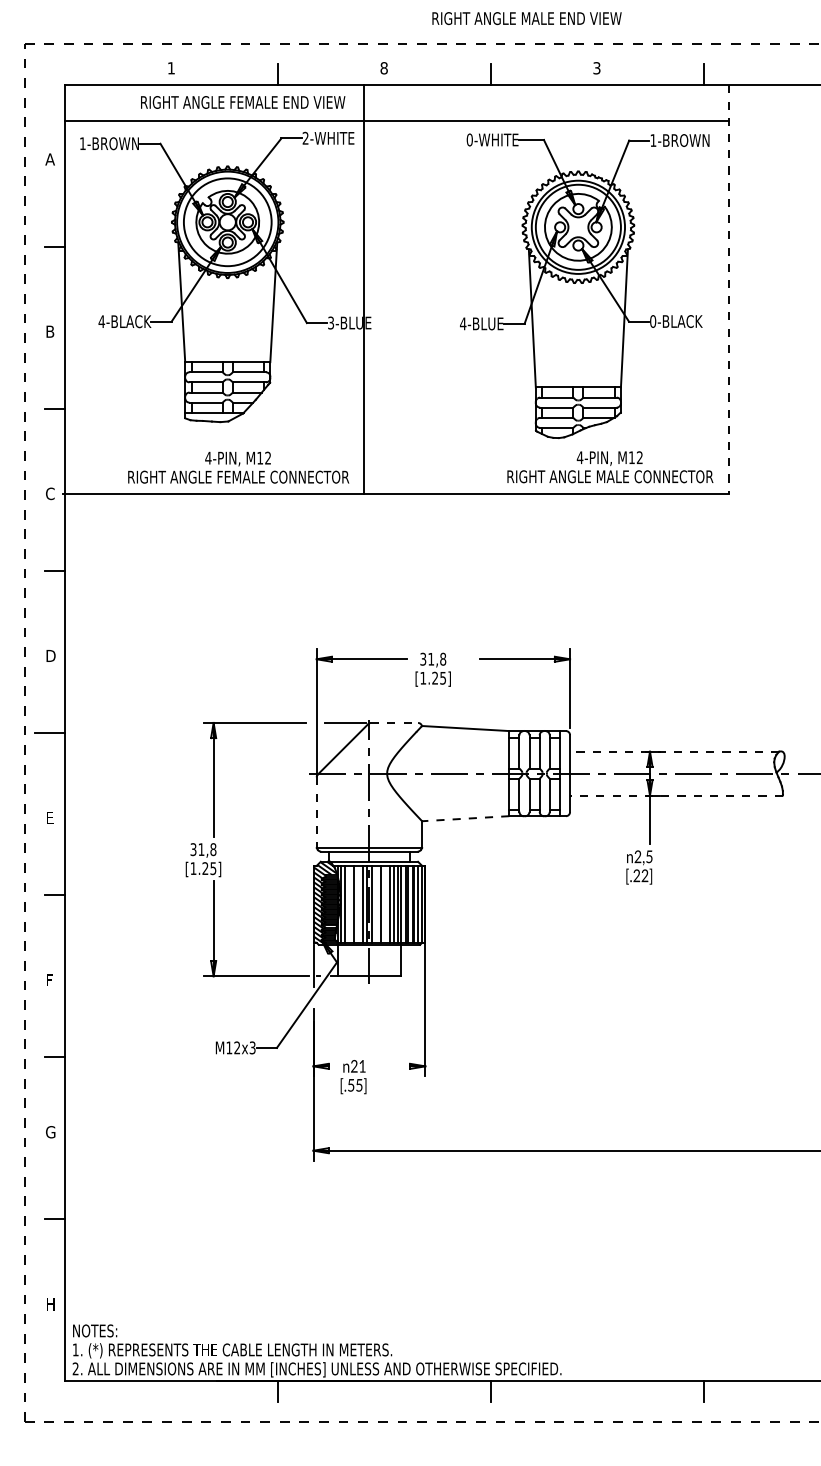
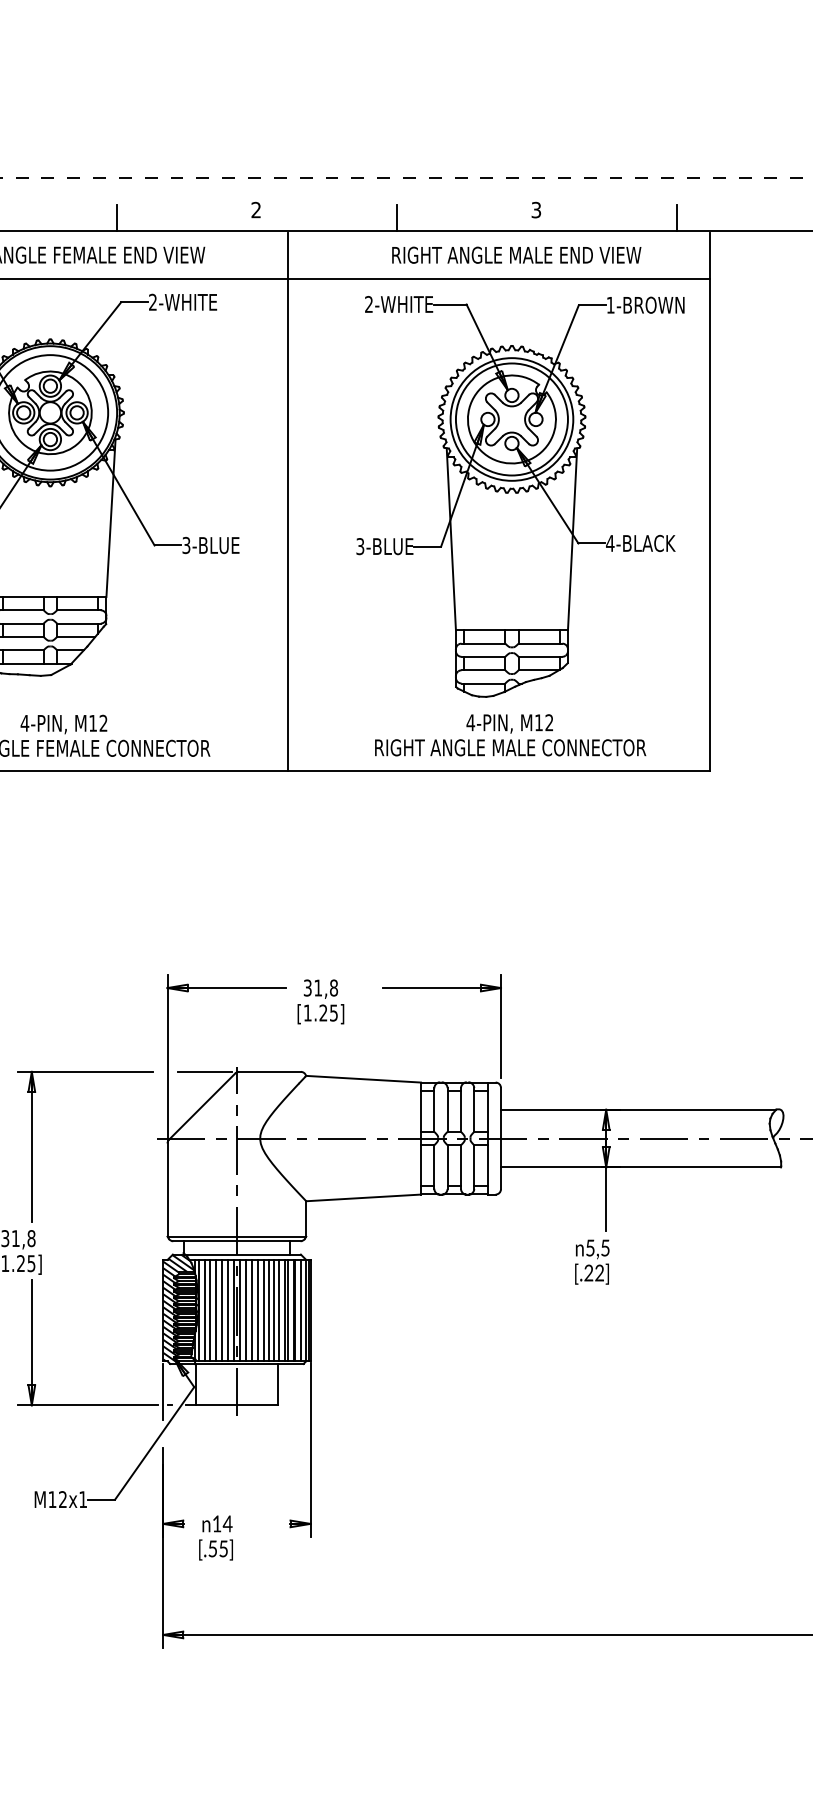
text: (526, 18) -> (516, 255), moved
text: (383, 68) -> (255, 210), 8 -> 2
text: (469, 139) -> (368, 303), 0-WHITE -> 2-WHITE
line: (364, 289) -> (288, 501), moved
line: (728, 290) -> (709, 502), dashed -> solid
text: (652, 321) -> (609, 543), 0-BLACK -> 4-BLACK
text: (463, 323) -> (360, 546), 4-BLUE -> 3-BLUE
text: (610, 467) -> (510, 735), moved
line: (395, 722) -> (271, 1071), dashed -> solid
line: (674, 751) -> (638, 1109), dashed -> solid
line: (675, 795) -> (639, 1167), dashed -> solid
line: (316, 813) -> (167, 1191), dashed -> solid
line: (465, 818) -> (363, 1197), dashed -> solid
text: (637, 856) -> (589, 1247), 2,5 -> 5,5
line: (349, 903) -> (210, 1309), added
line: (357, 903) -> (221, 1309), added
line: (376, 903) -> (246, 1309), added
line: (385, 903) -> (258, 1309), added
text: (252, 1047) -> (82, 1499), M12x3 -> M12x1
text: (358, 1066) -> (222, 1524), 21 -> 14

